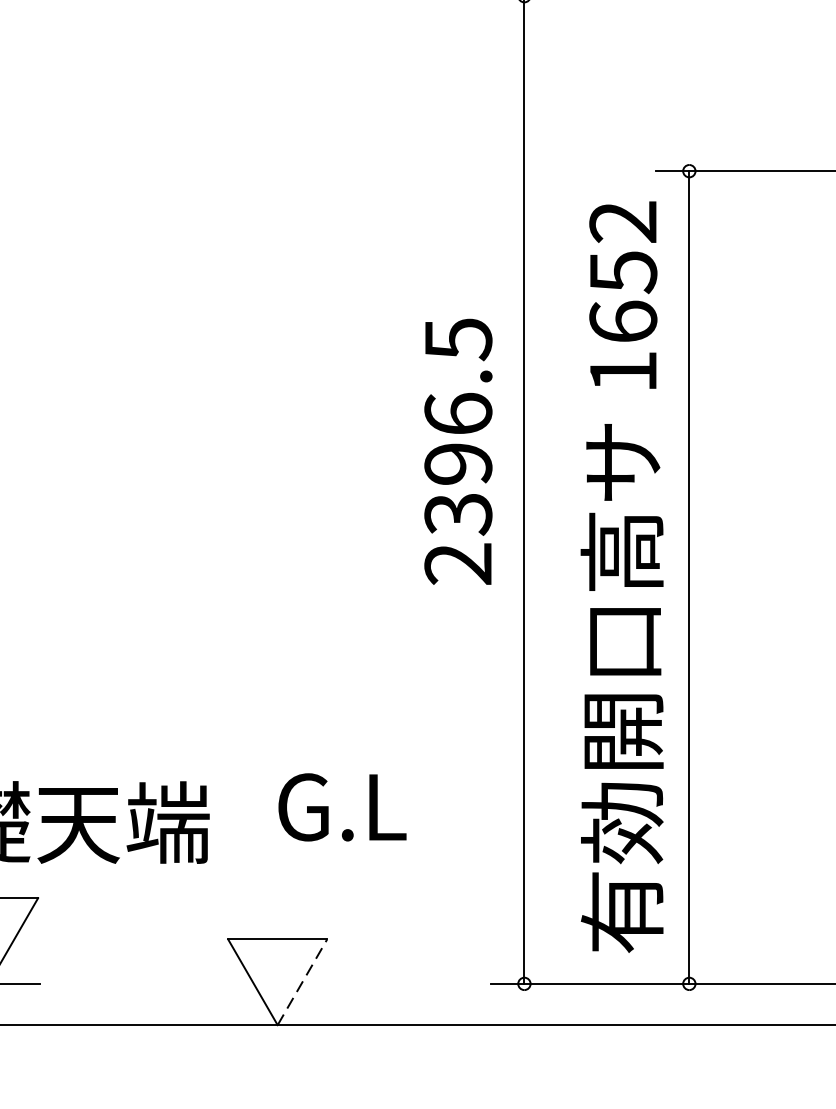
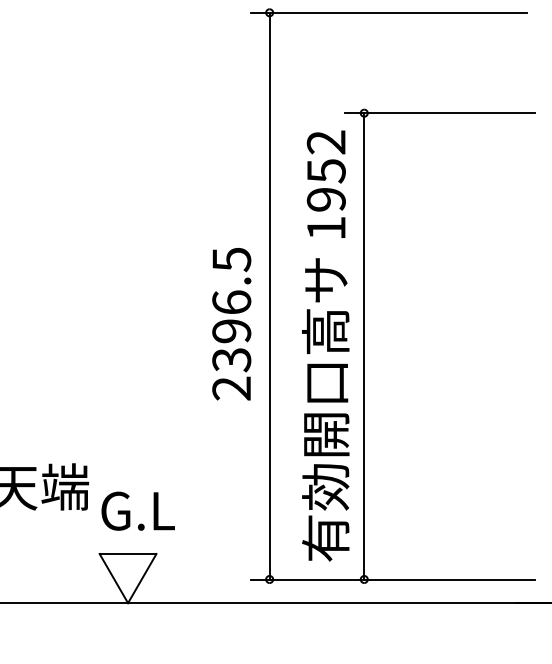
text: (621, 321) -> (325, 199), 1652 -> 1952
text: (457, 452) -> (231, 324), moved
text: (341, 806) -> (137, 510), moved
line: (302, 982) -> (142, 578), dashed -> solid

